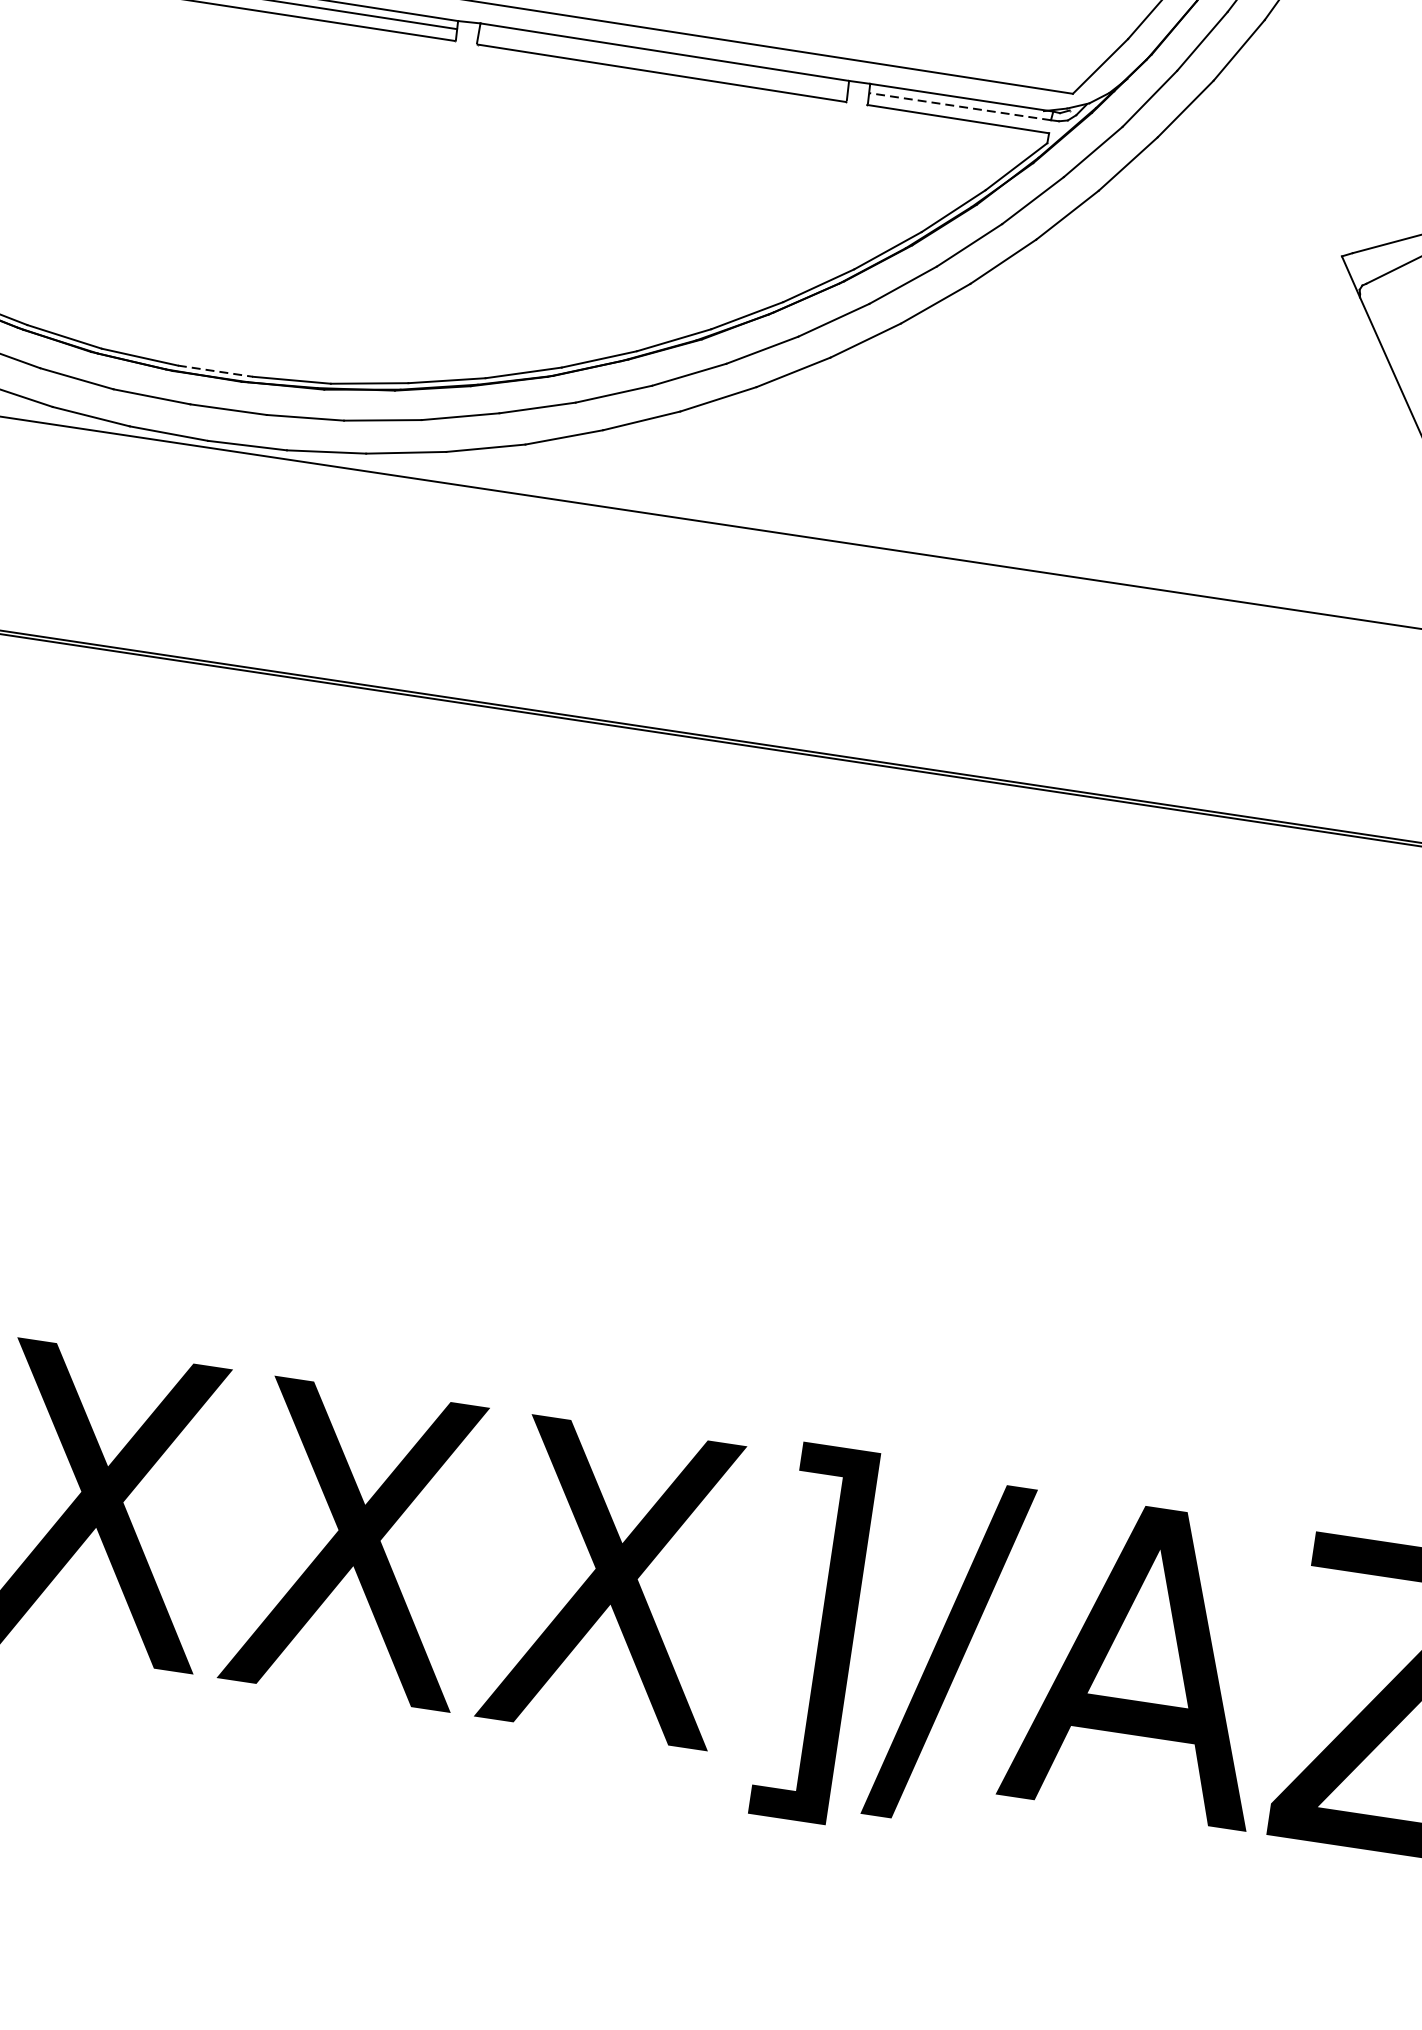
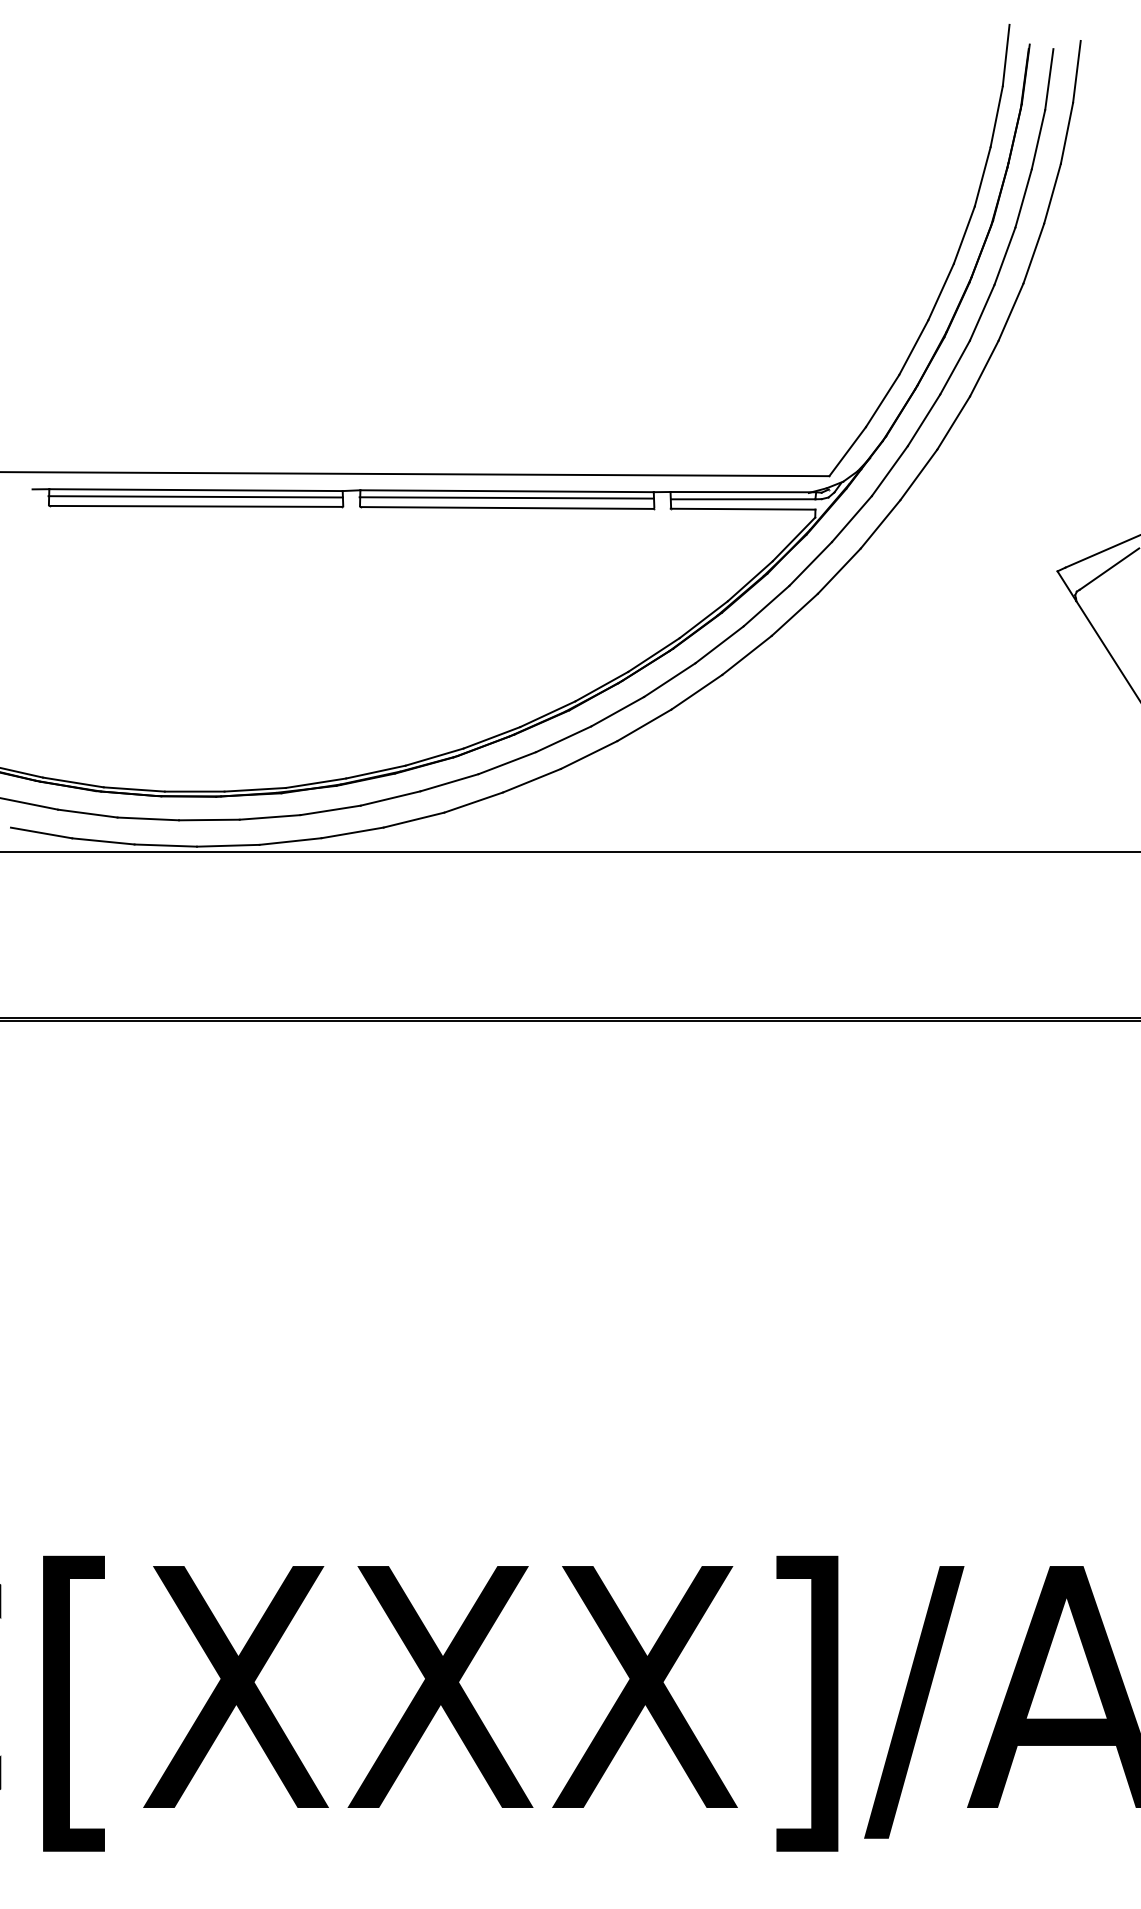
line: (662, 59) -> (506, 497), added
line: (959, 106) -> (742, 499), dashed -> solid
line: (215, 371) -> (194, 791), dashed -> solid

